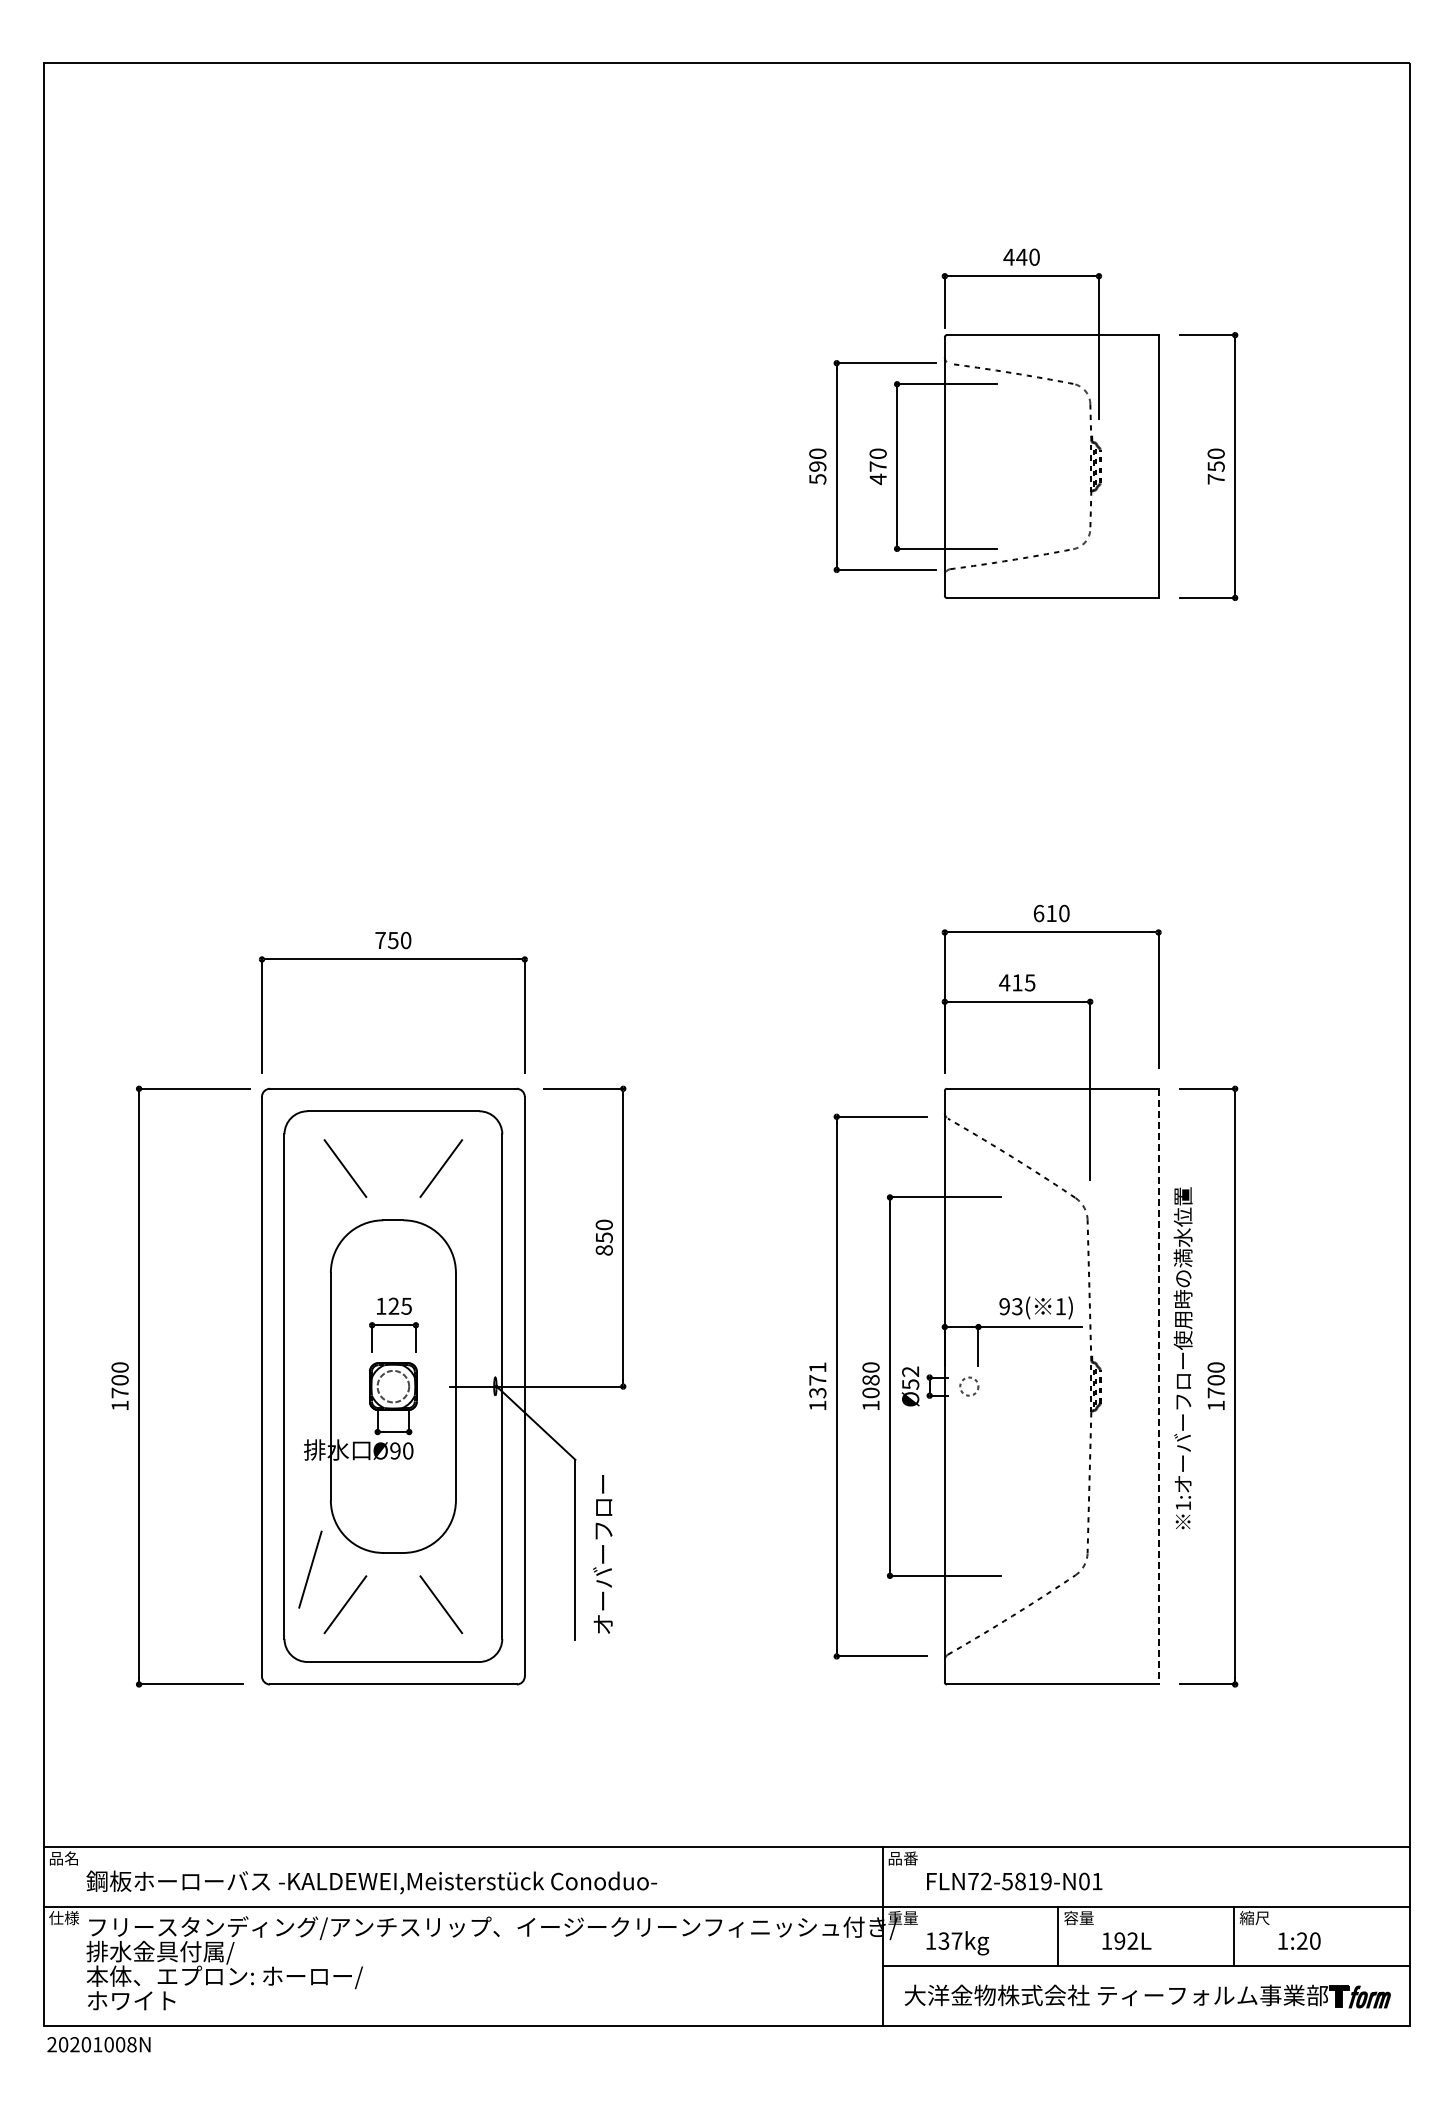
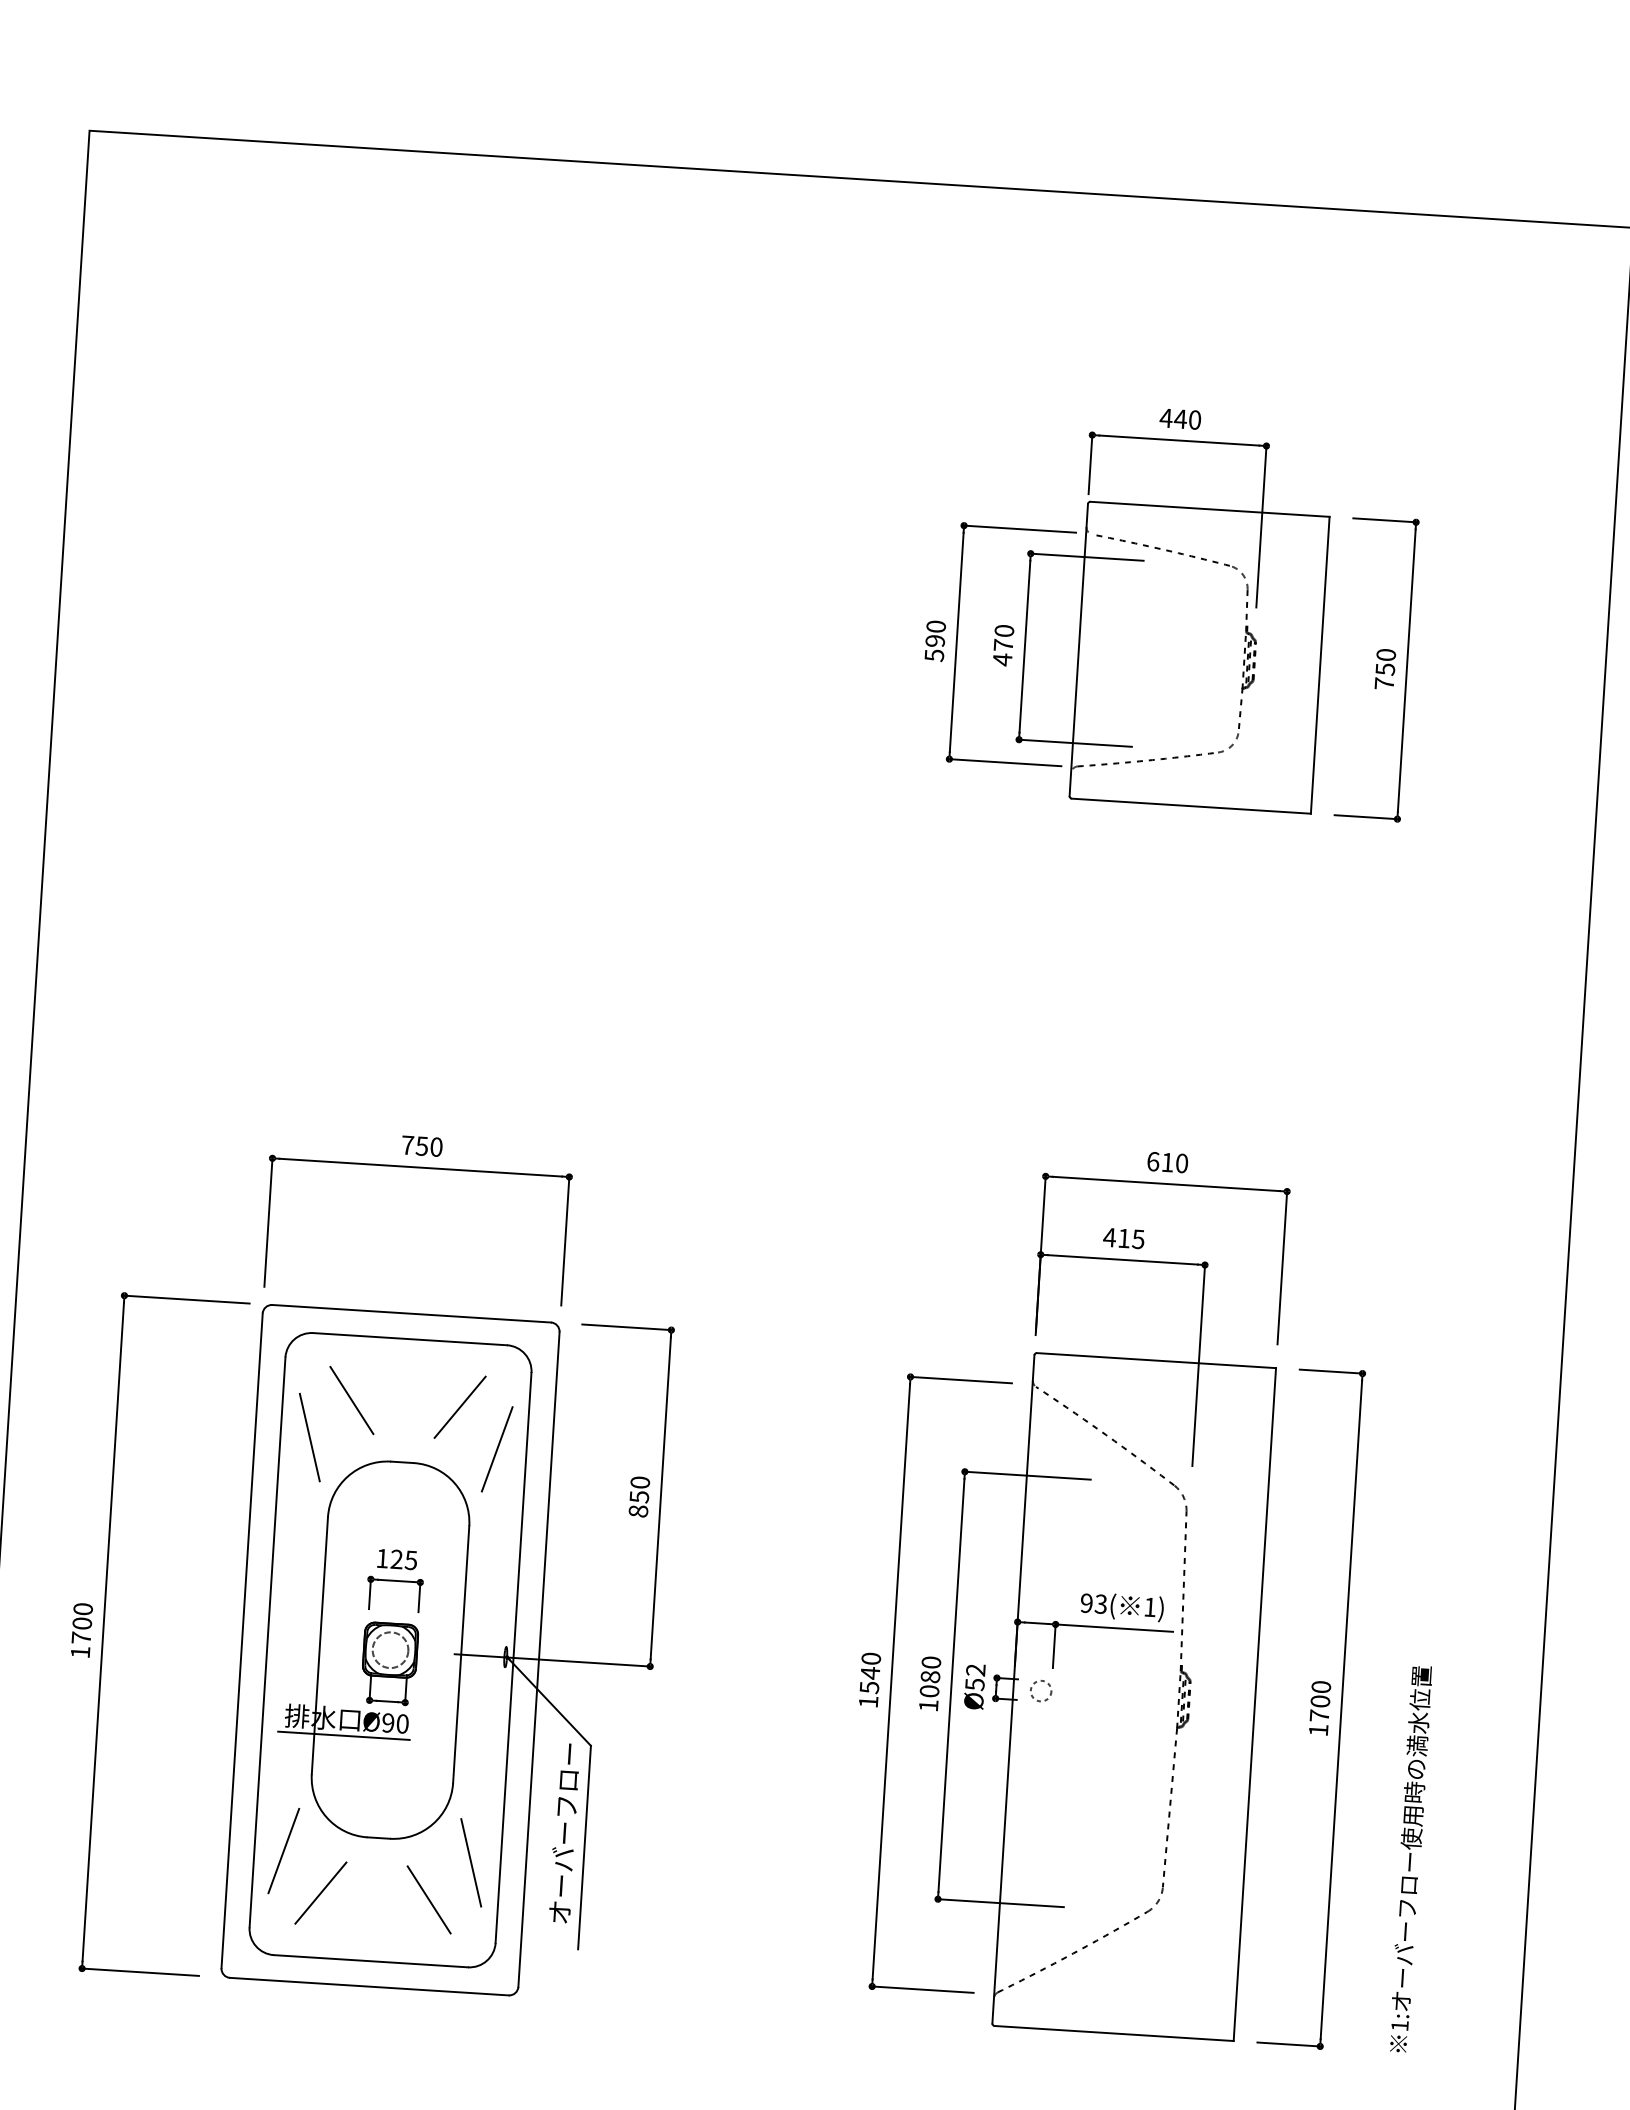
line: (310, 1203) -> (309, 1437), added
line: (476, 1203) -> (497, 1449), added
text: (1182, 1358) -> (1409, 1859), moved
text: (817, 1379) -> (870, 1672), 1371 -> 1540
line: (1158, 1386) -> (1254, 1704), dashed -> solid
line: (356, 1464) -> (343, 1735), added
text: (602, 1554) -> (563, 1833), moved
line: (476, 1569) -> (471, 1862), added

